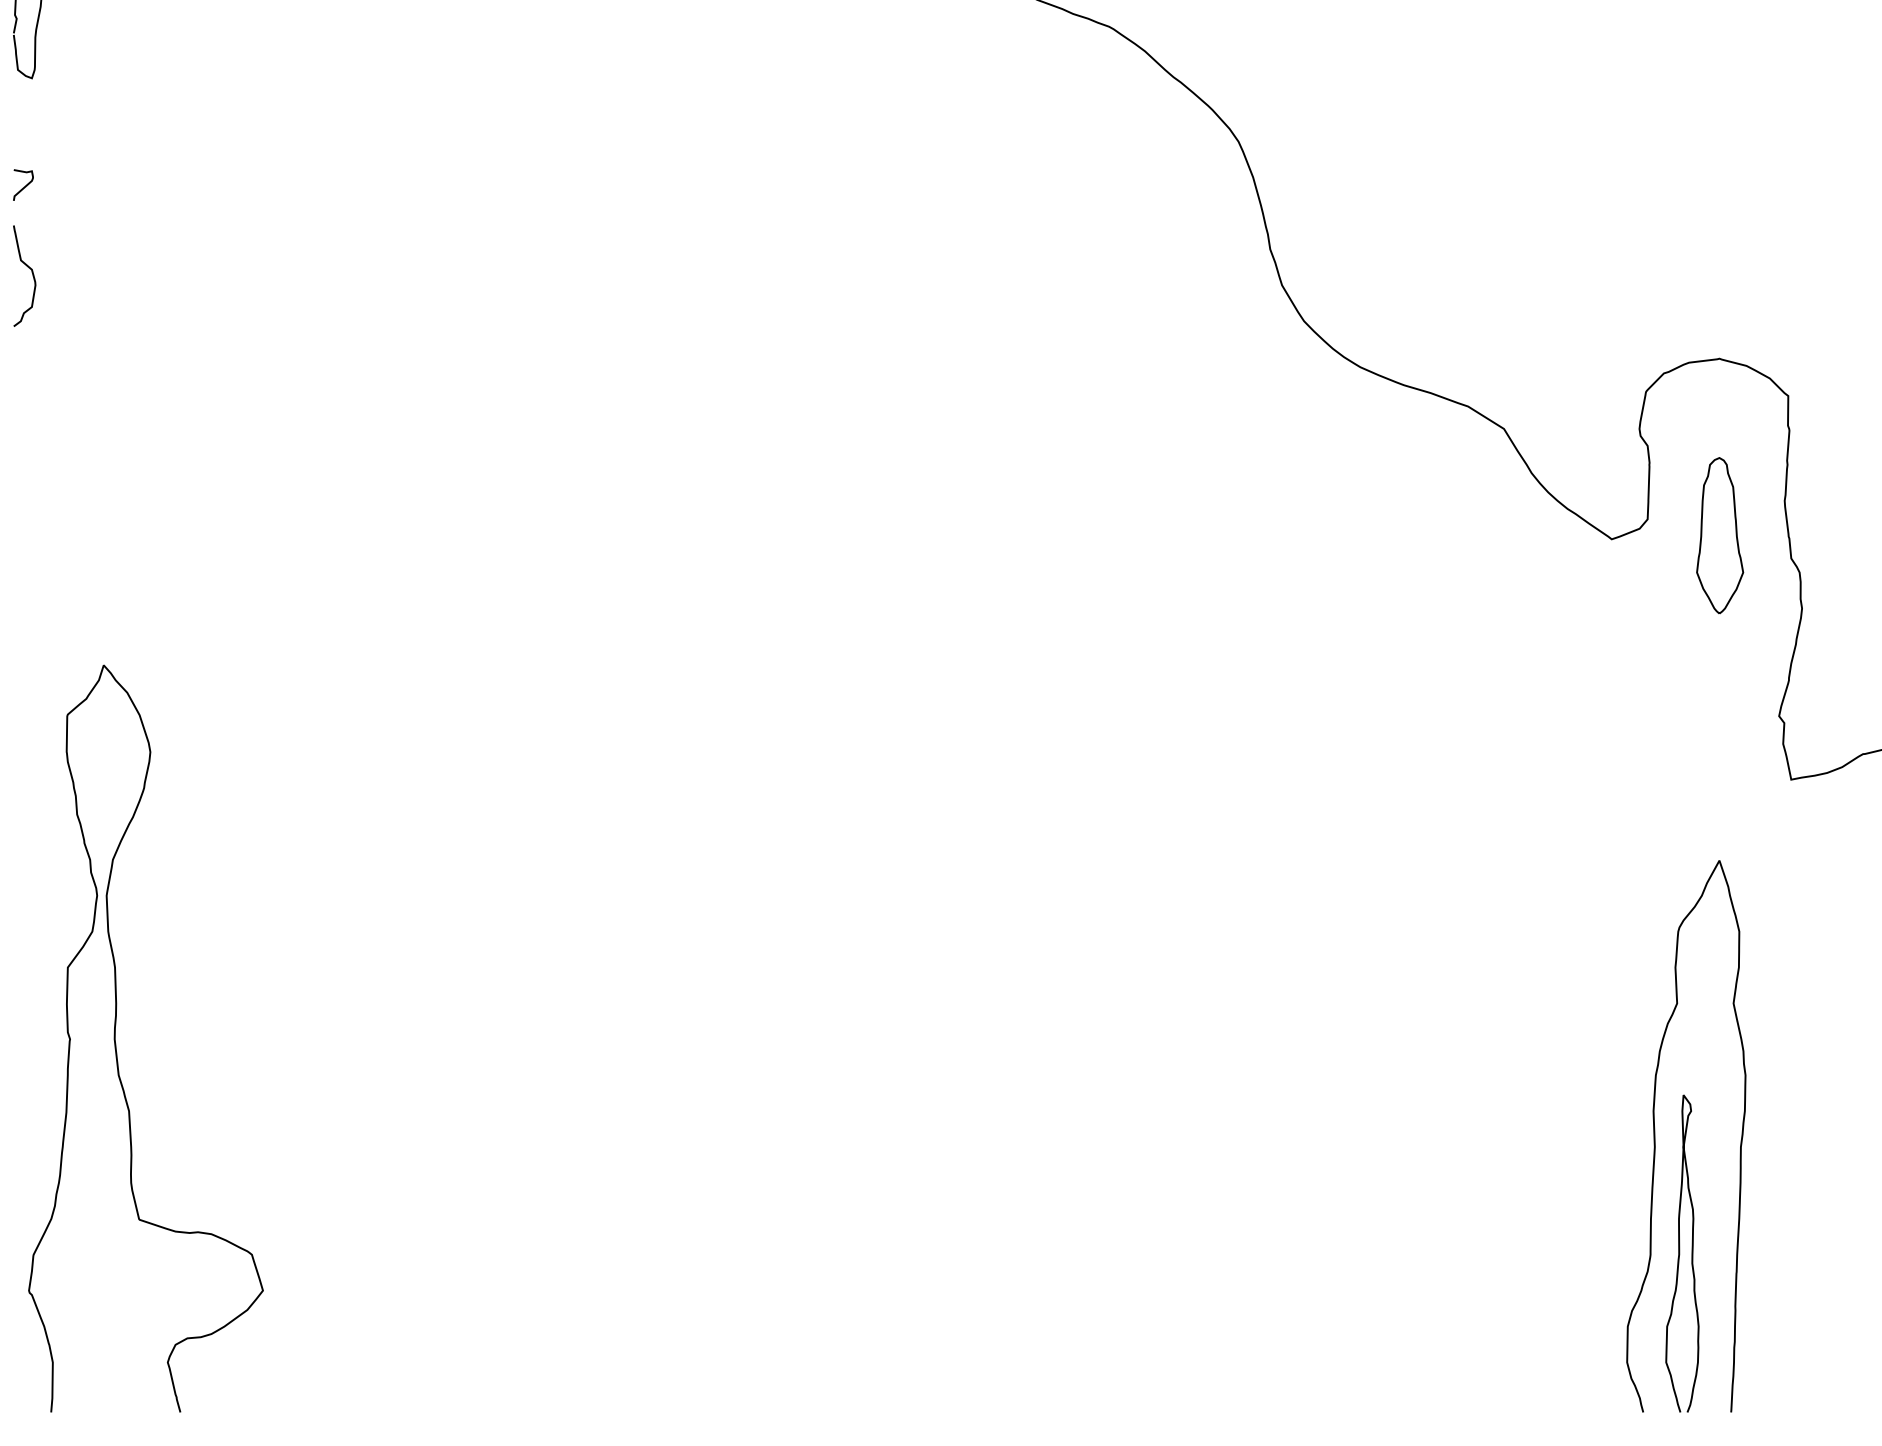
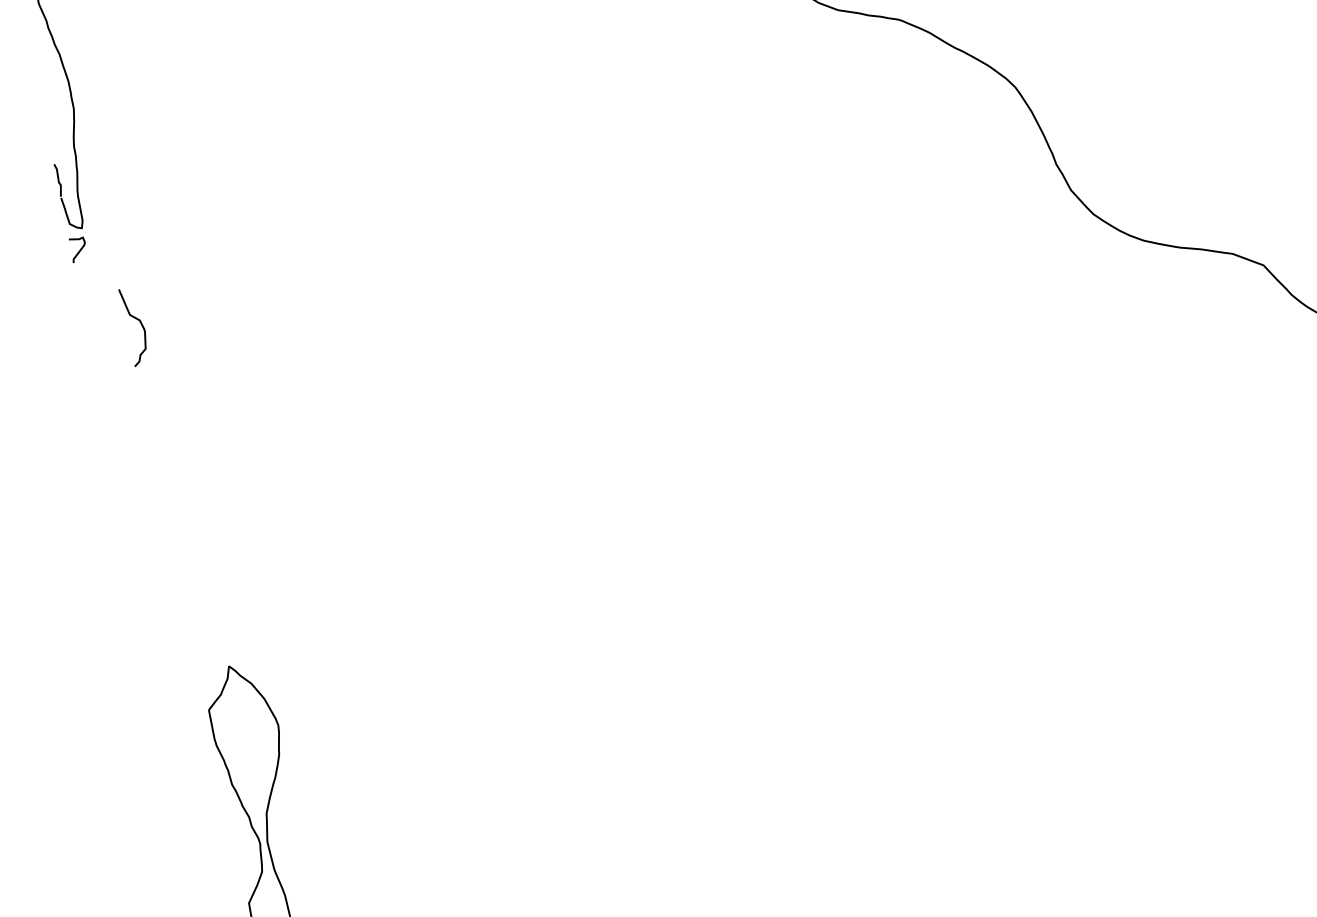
curve: (25, 185) -> (80, 249), moved
curve: (31, 272) -> (139, 322), moved

